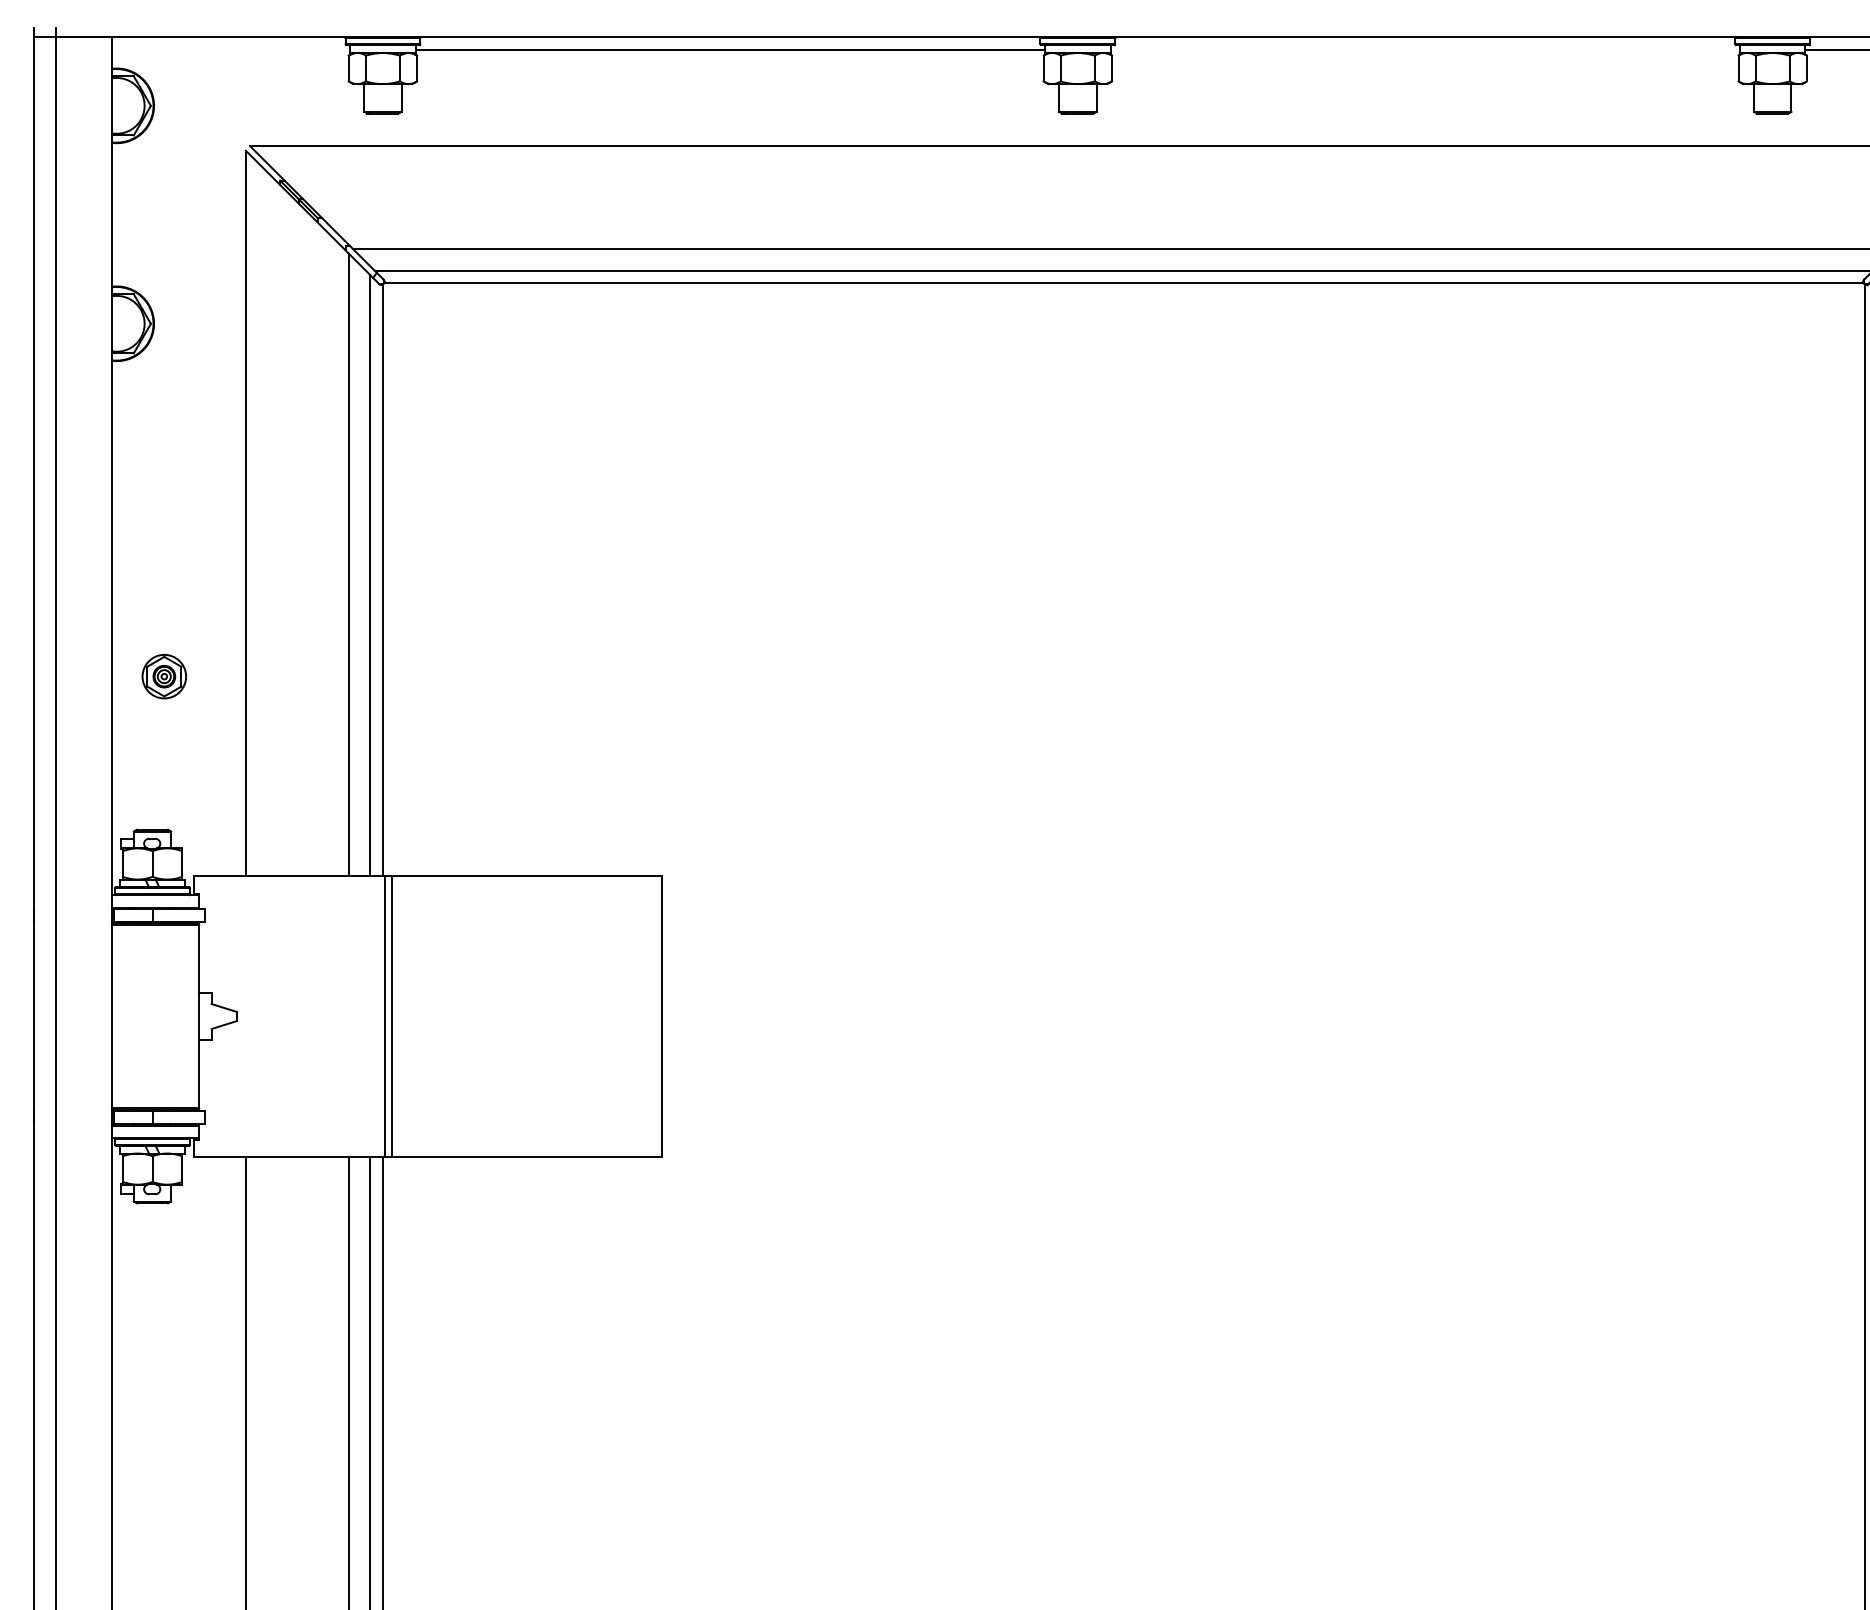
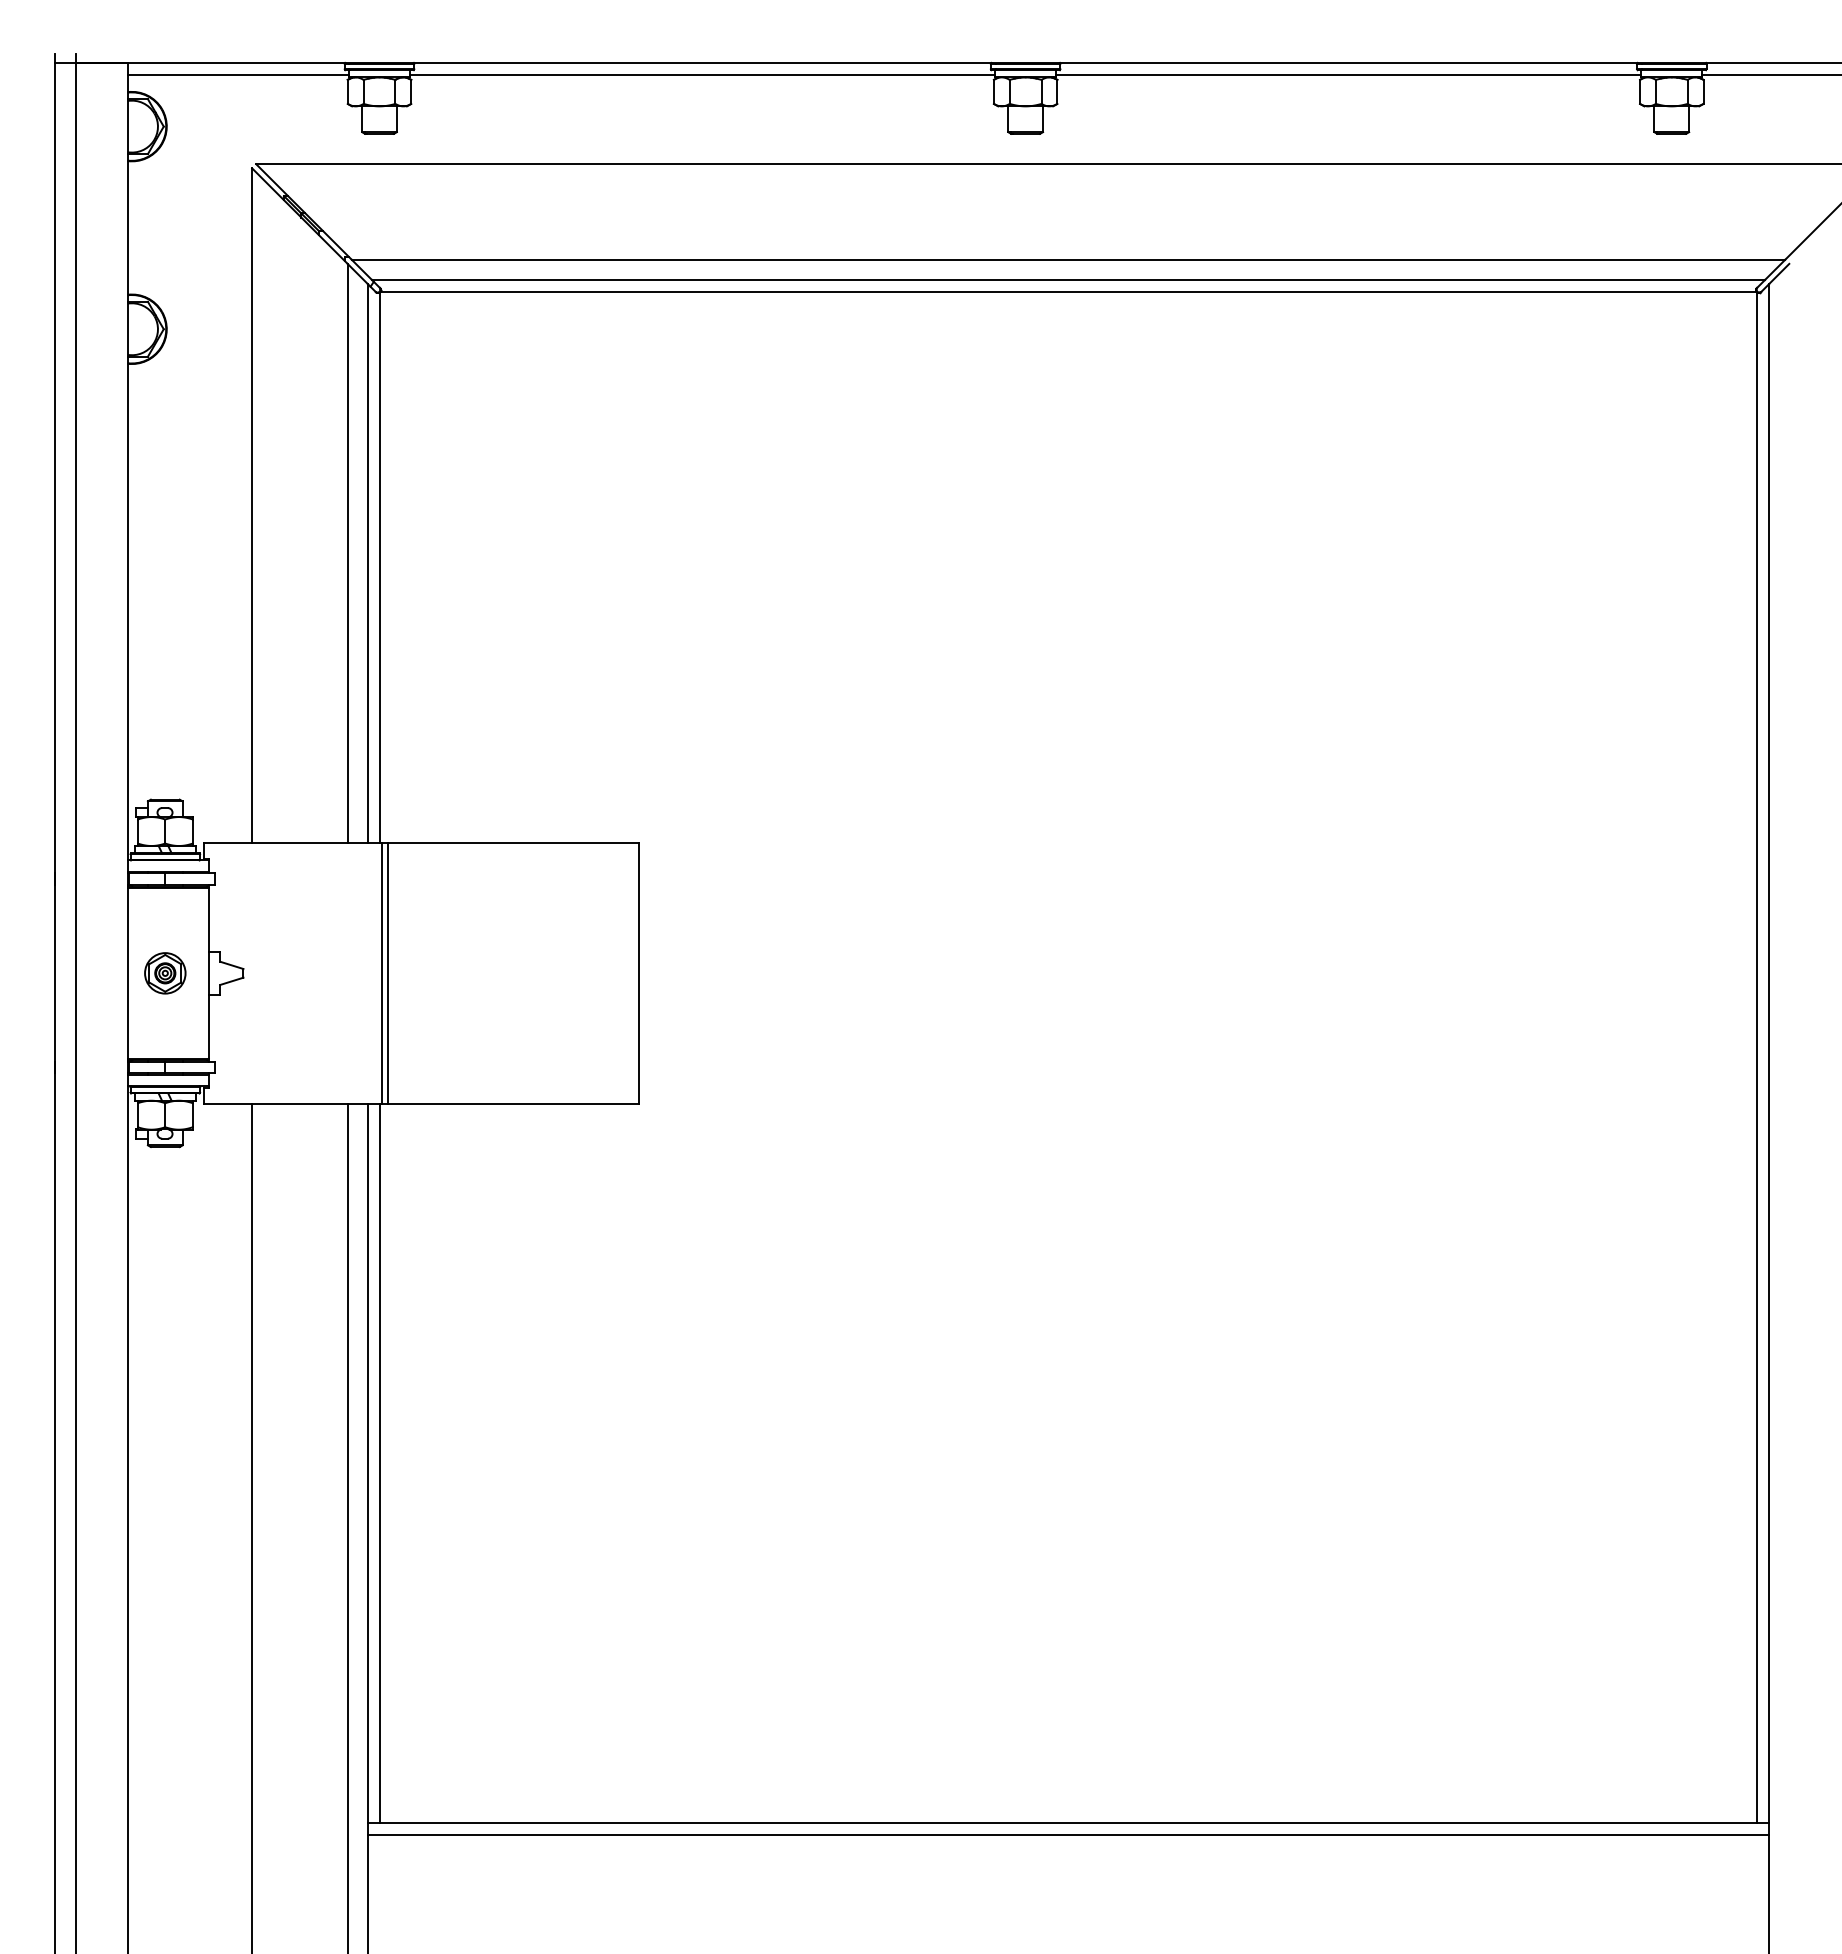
line: (231, 49) -> (238, 74), added
line: (1425, 49) -> (1348, 74), added
part: (164, 676) -> (165, 973), moved

